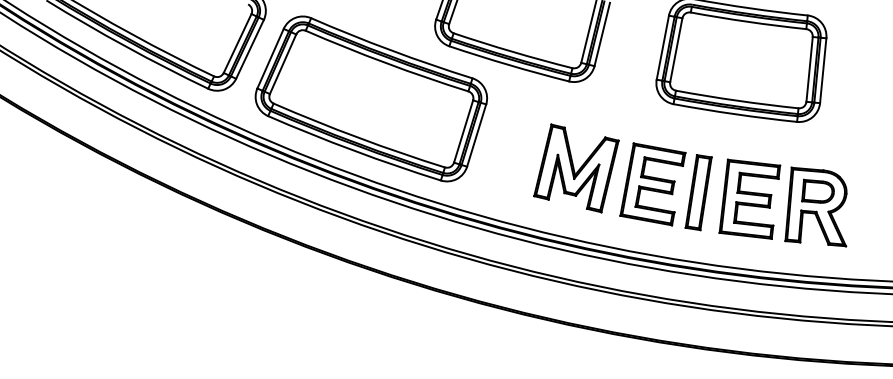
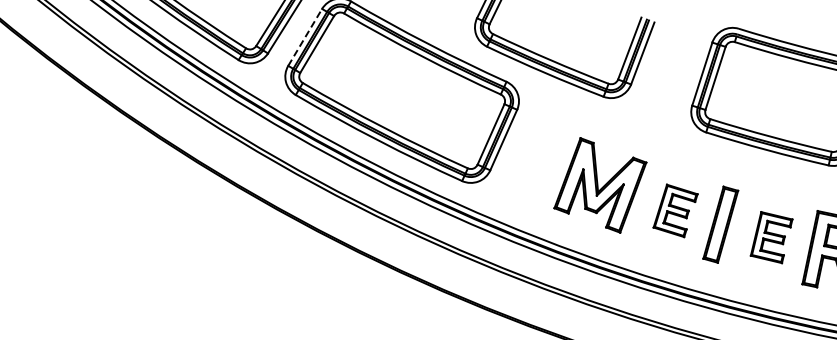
line: (270, 58) -> (305, 37), solid -> dashed
part: (652, 184) -> (675, 210), size x0.6
part: (749, 198) -> (771, 236), size x0.6

